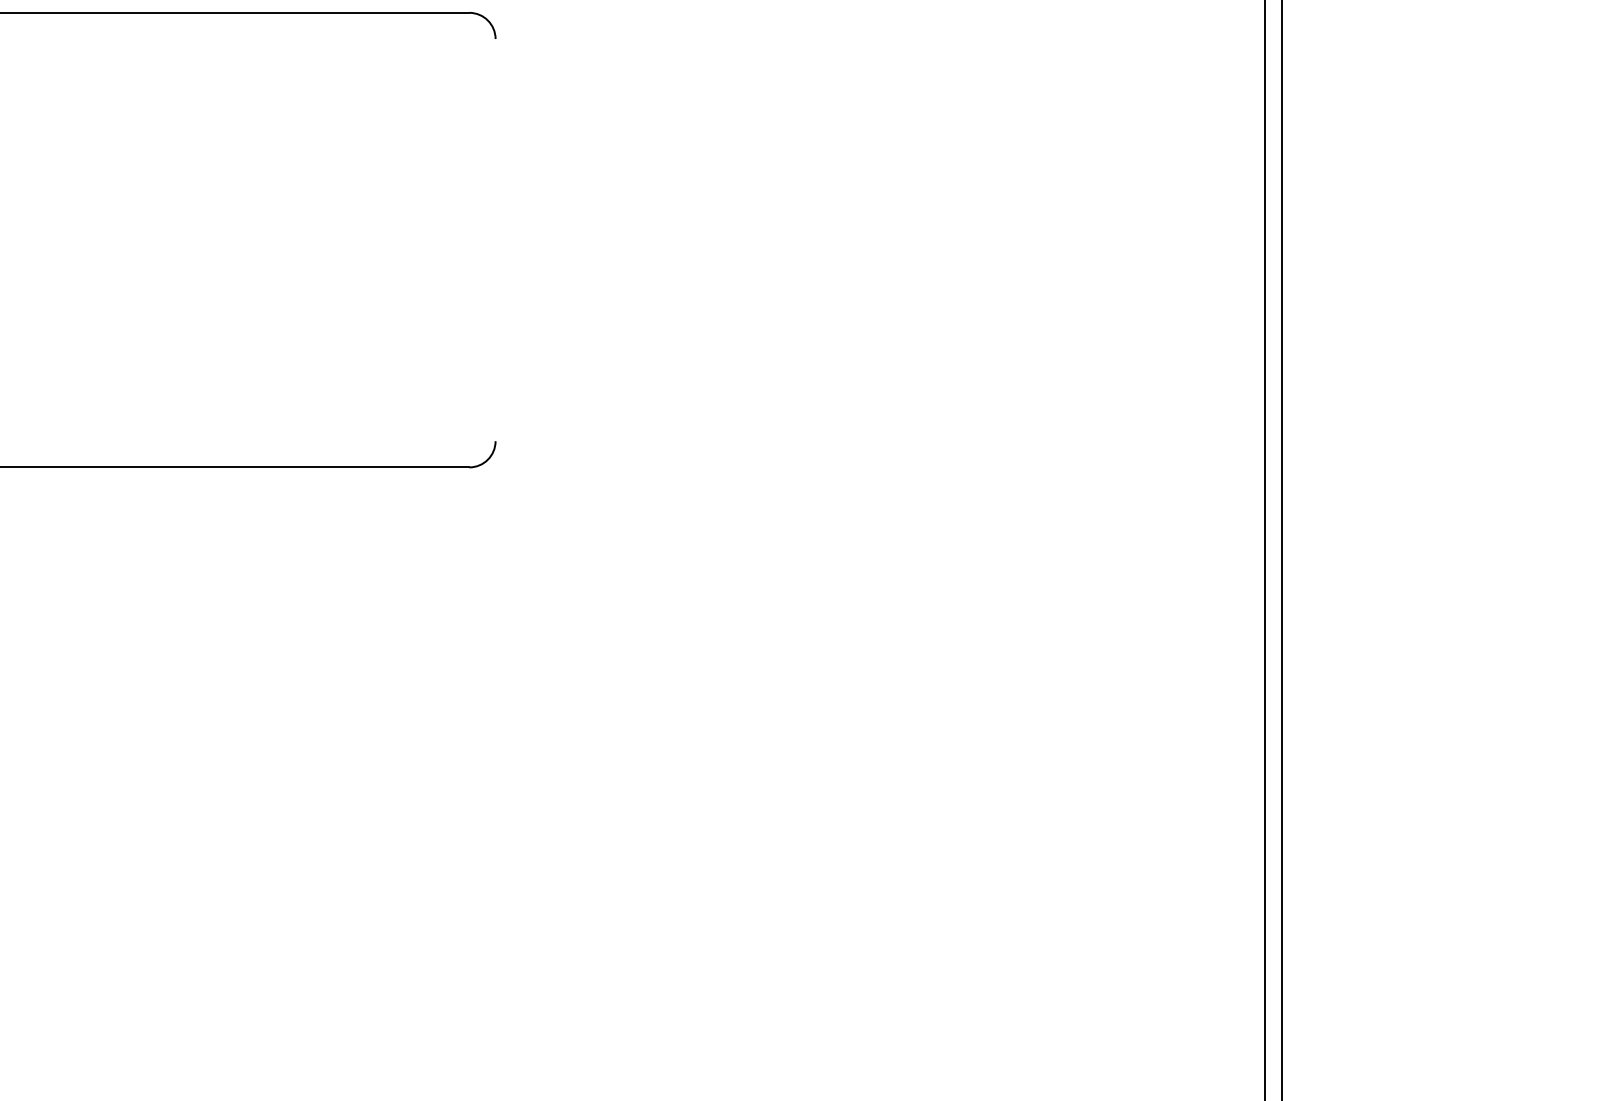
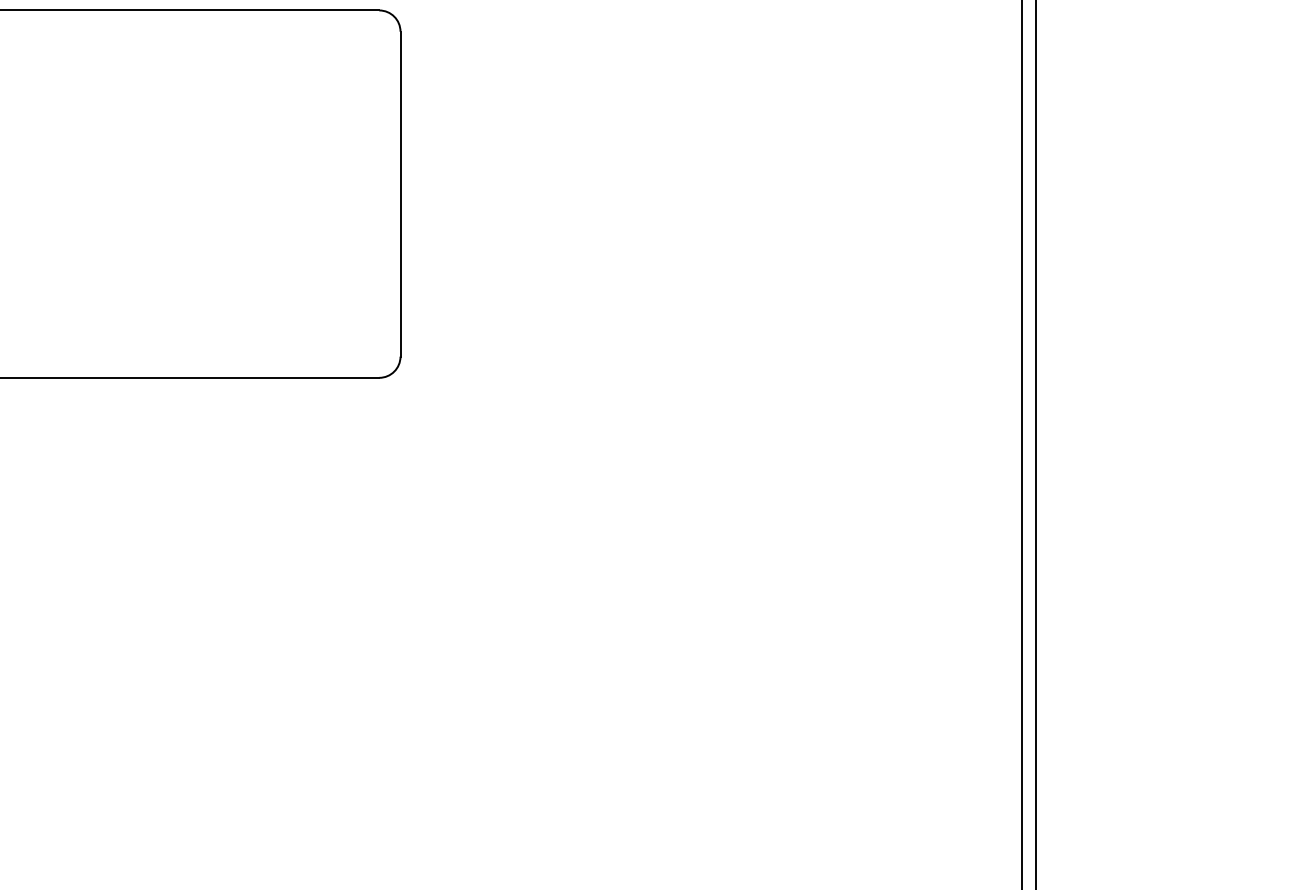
line: (495, 240) -> (400, 194), added

